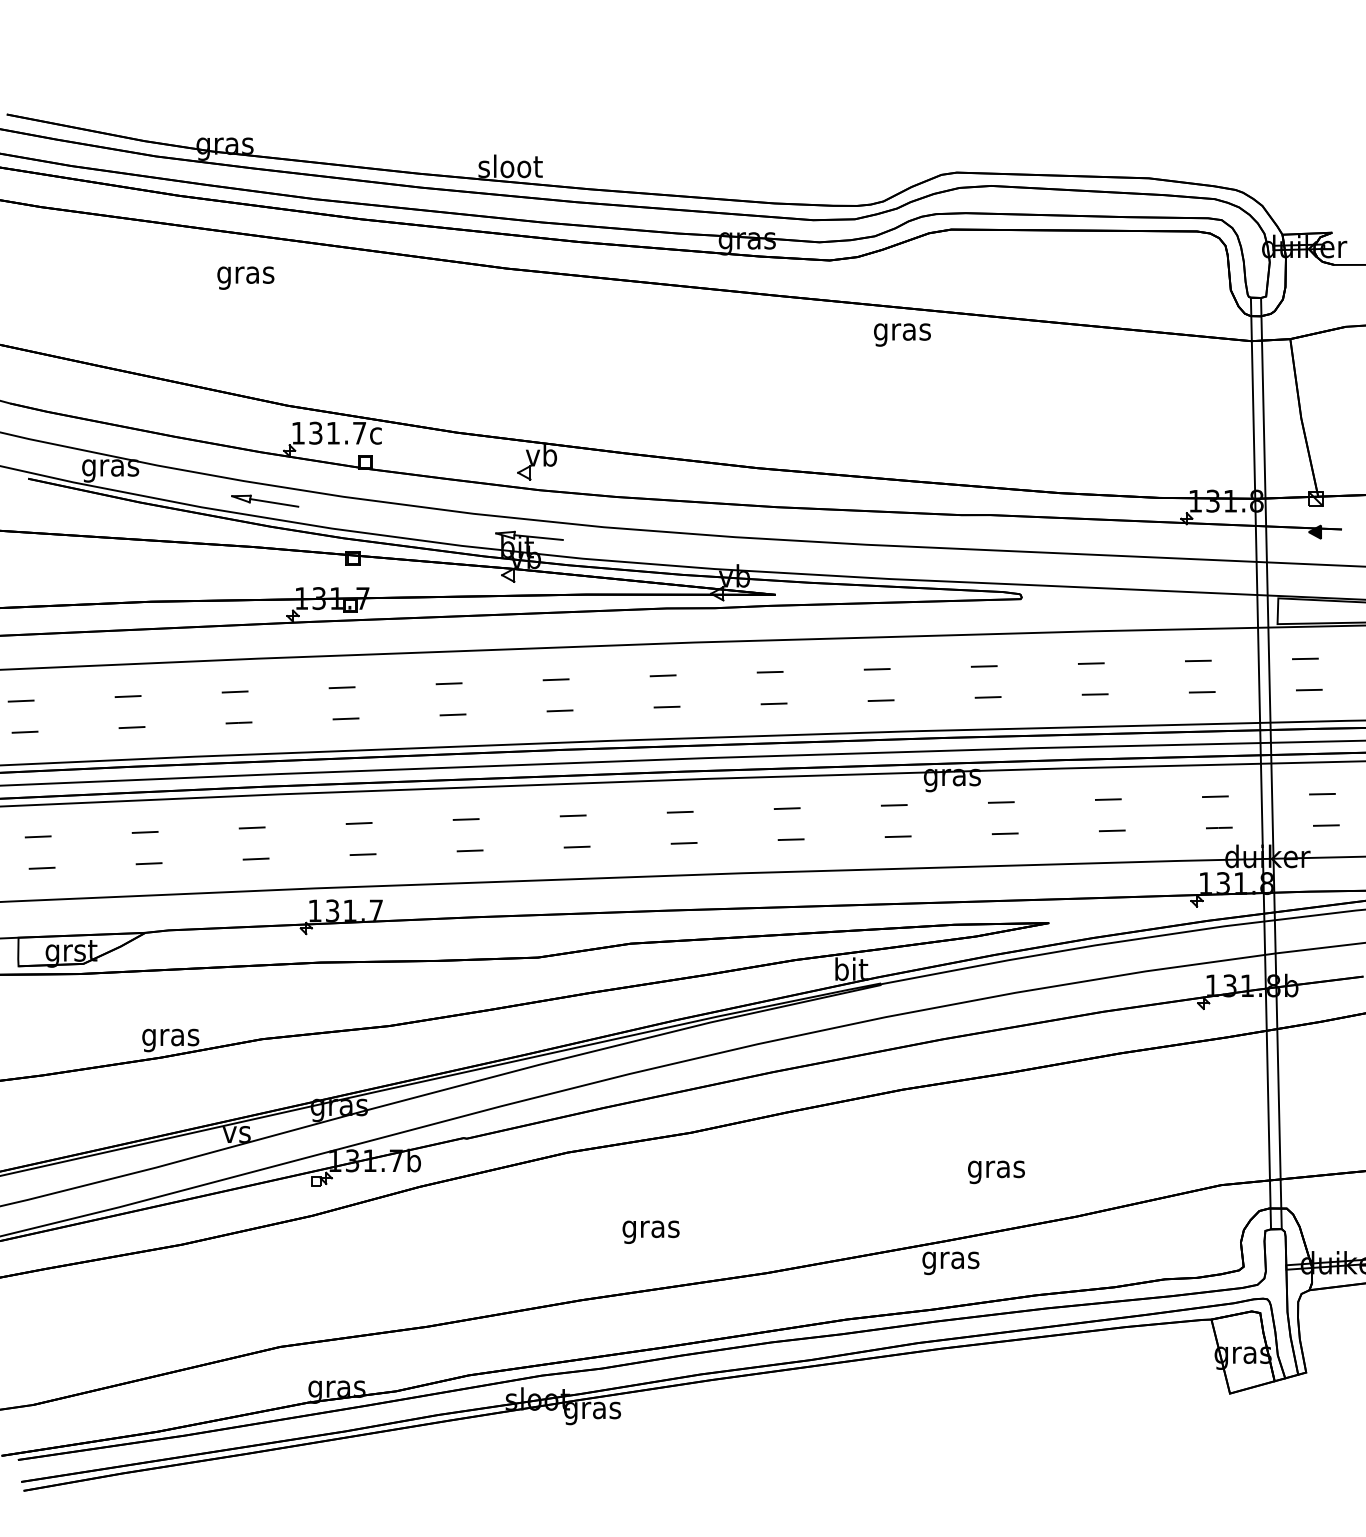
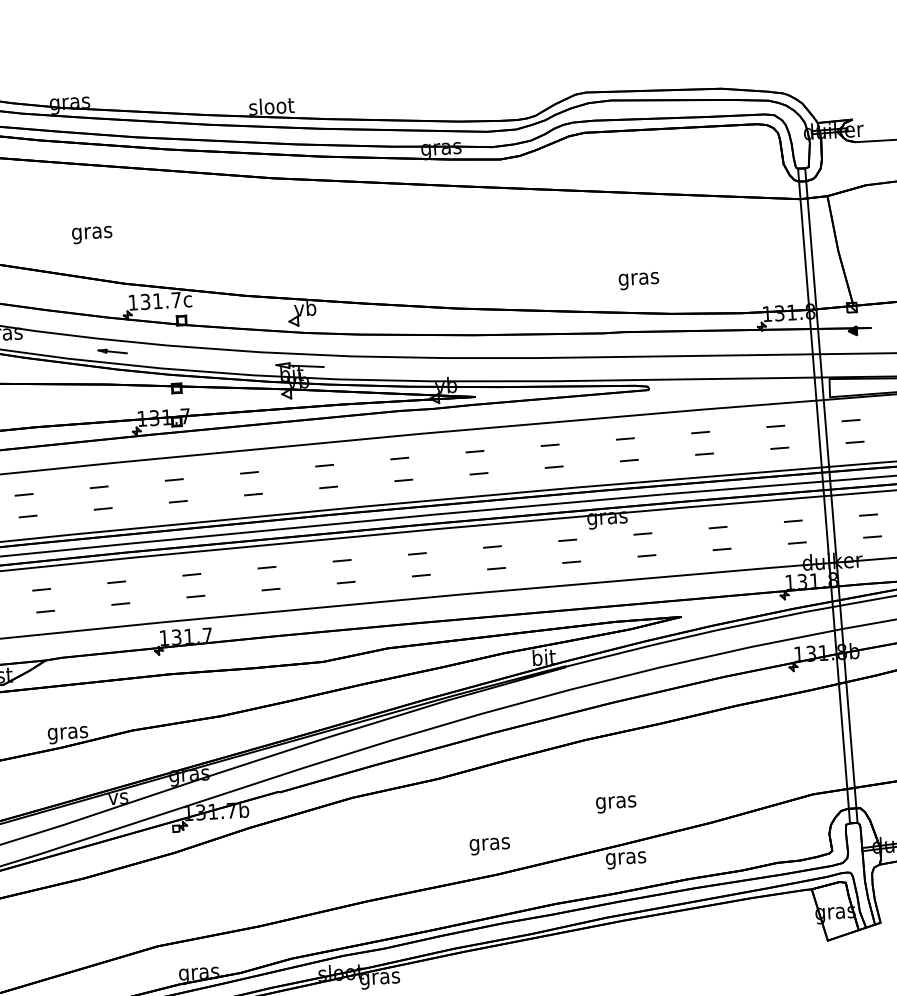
text: (245, 277) -> (91, 234), moved
text: (902, 334) -> (639, 280), moved
part: (265, 500) -> (112, 351), size x0.6
text: (996, 1172) -> (616, 804), moved
text: (650, 1231) -> (489, 845), moved

